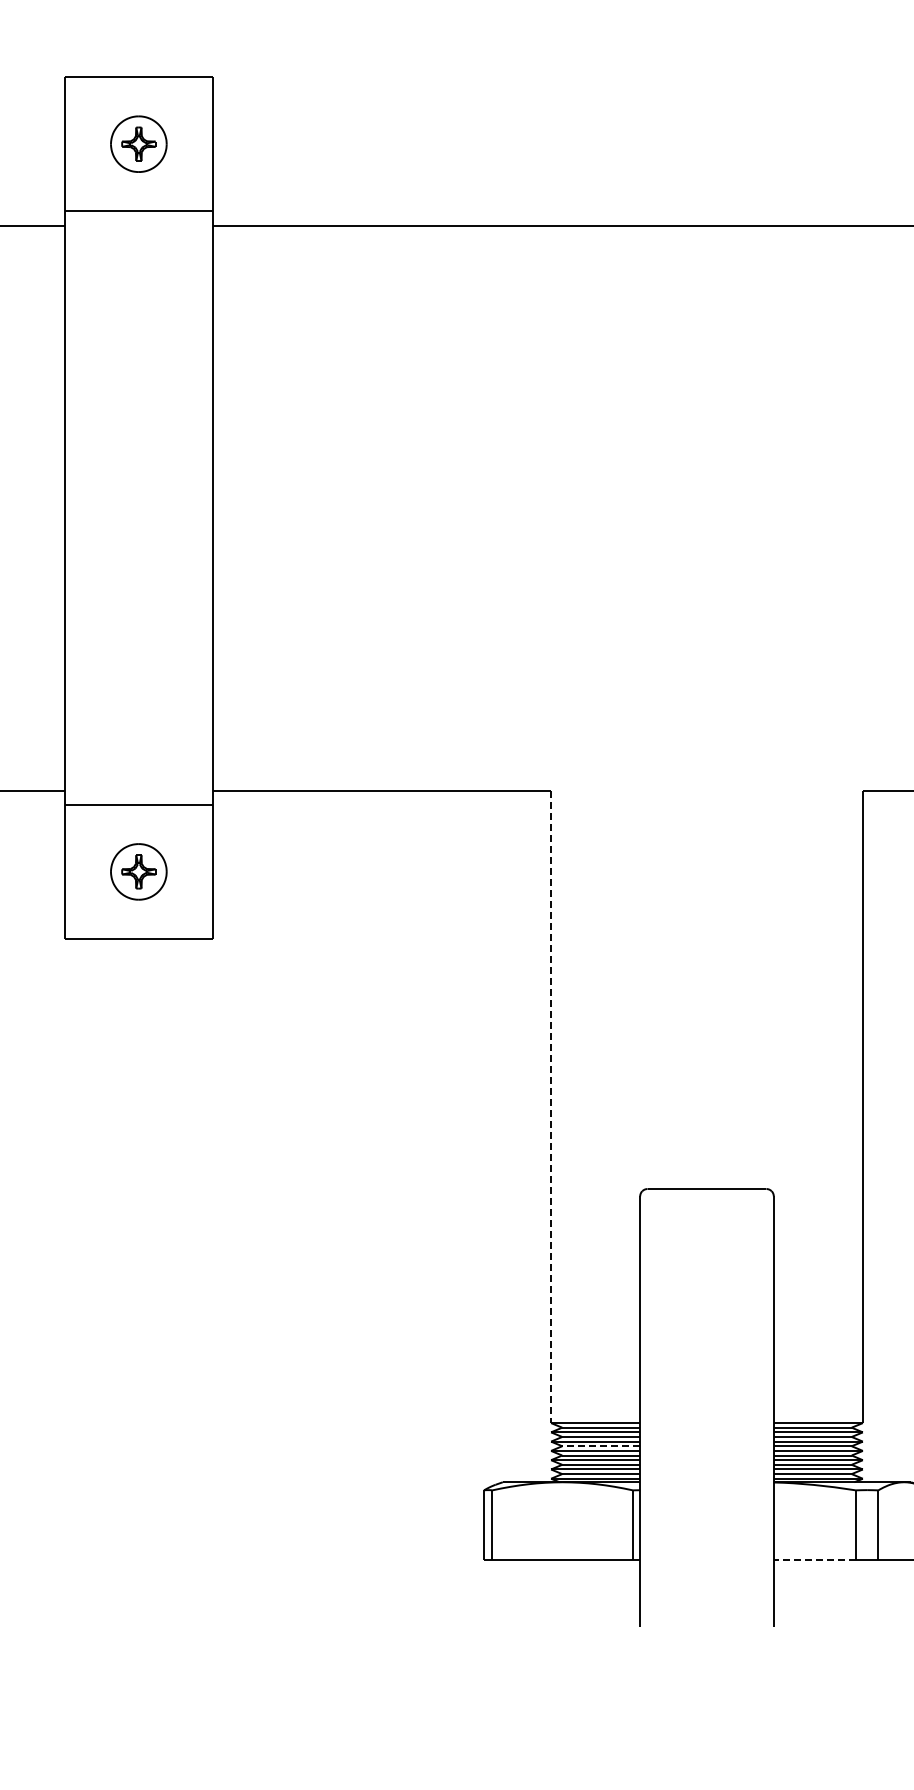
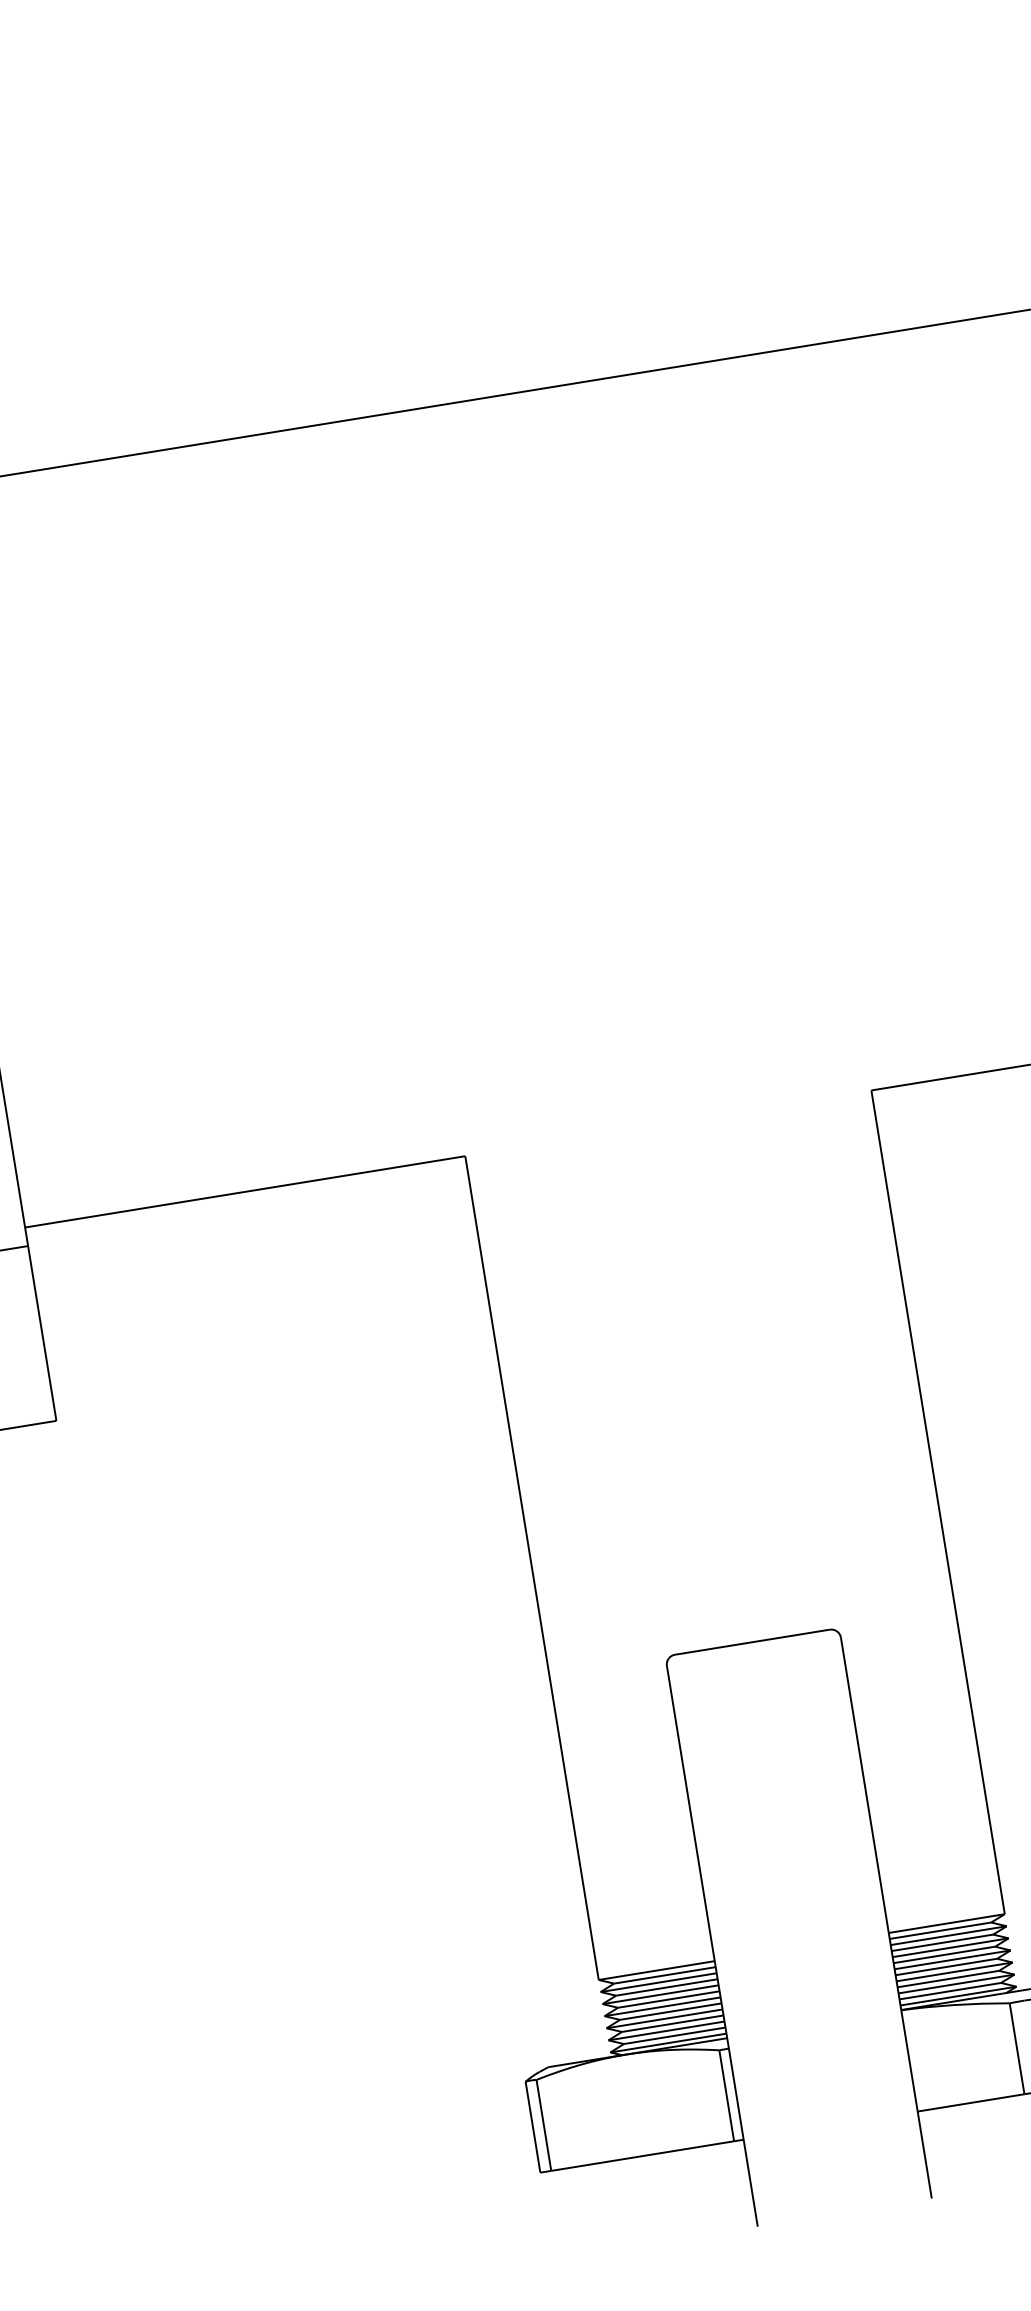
line: (551, 1107) -> (532, 1568), dashed -> solid
line: (601, 1446) -> (669, 1999), dashed -> solid
line: (814, 1560) -> (970, 2103), dashed -> solid

